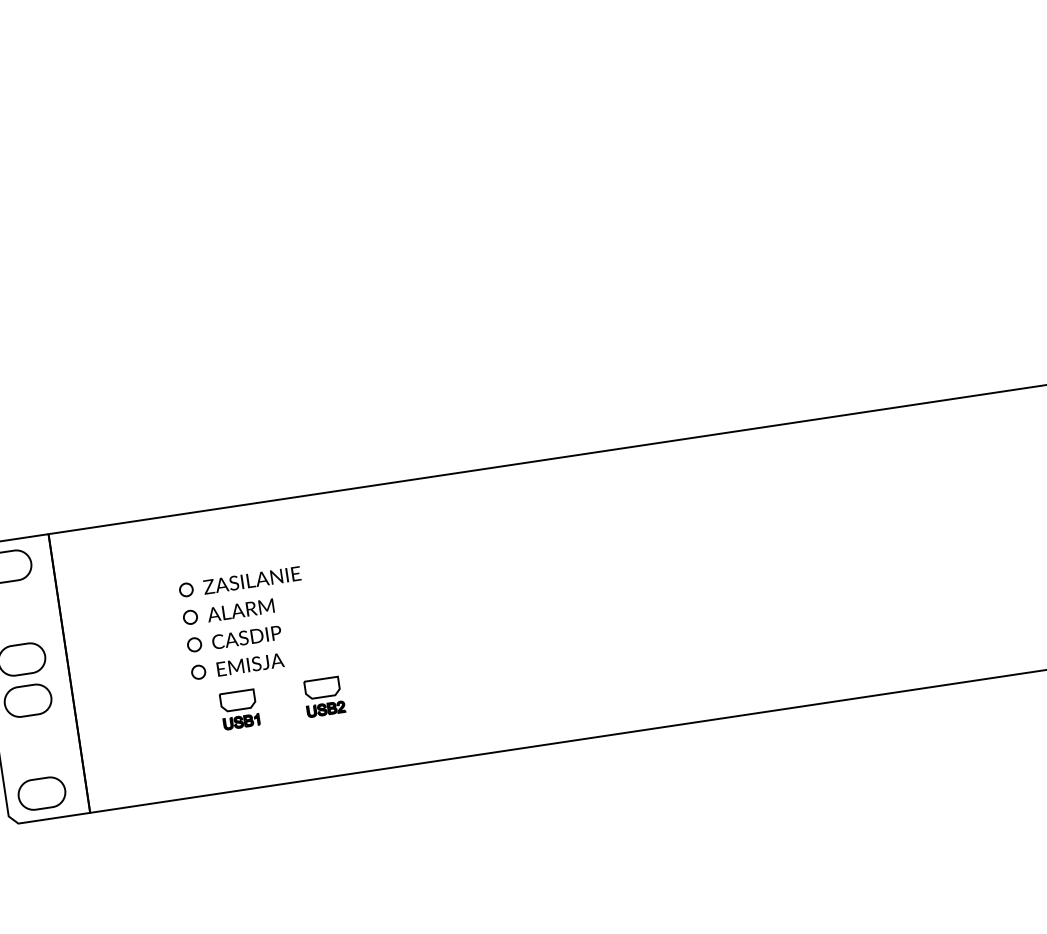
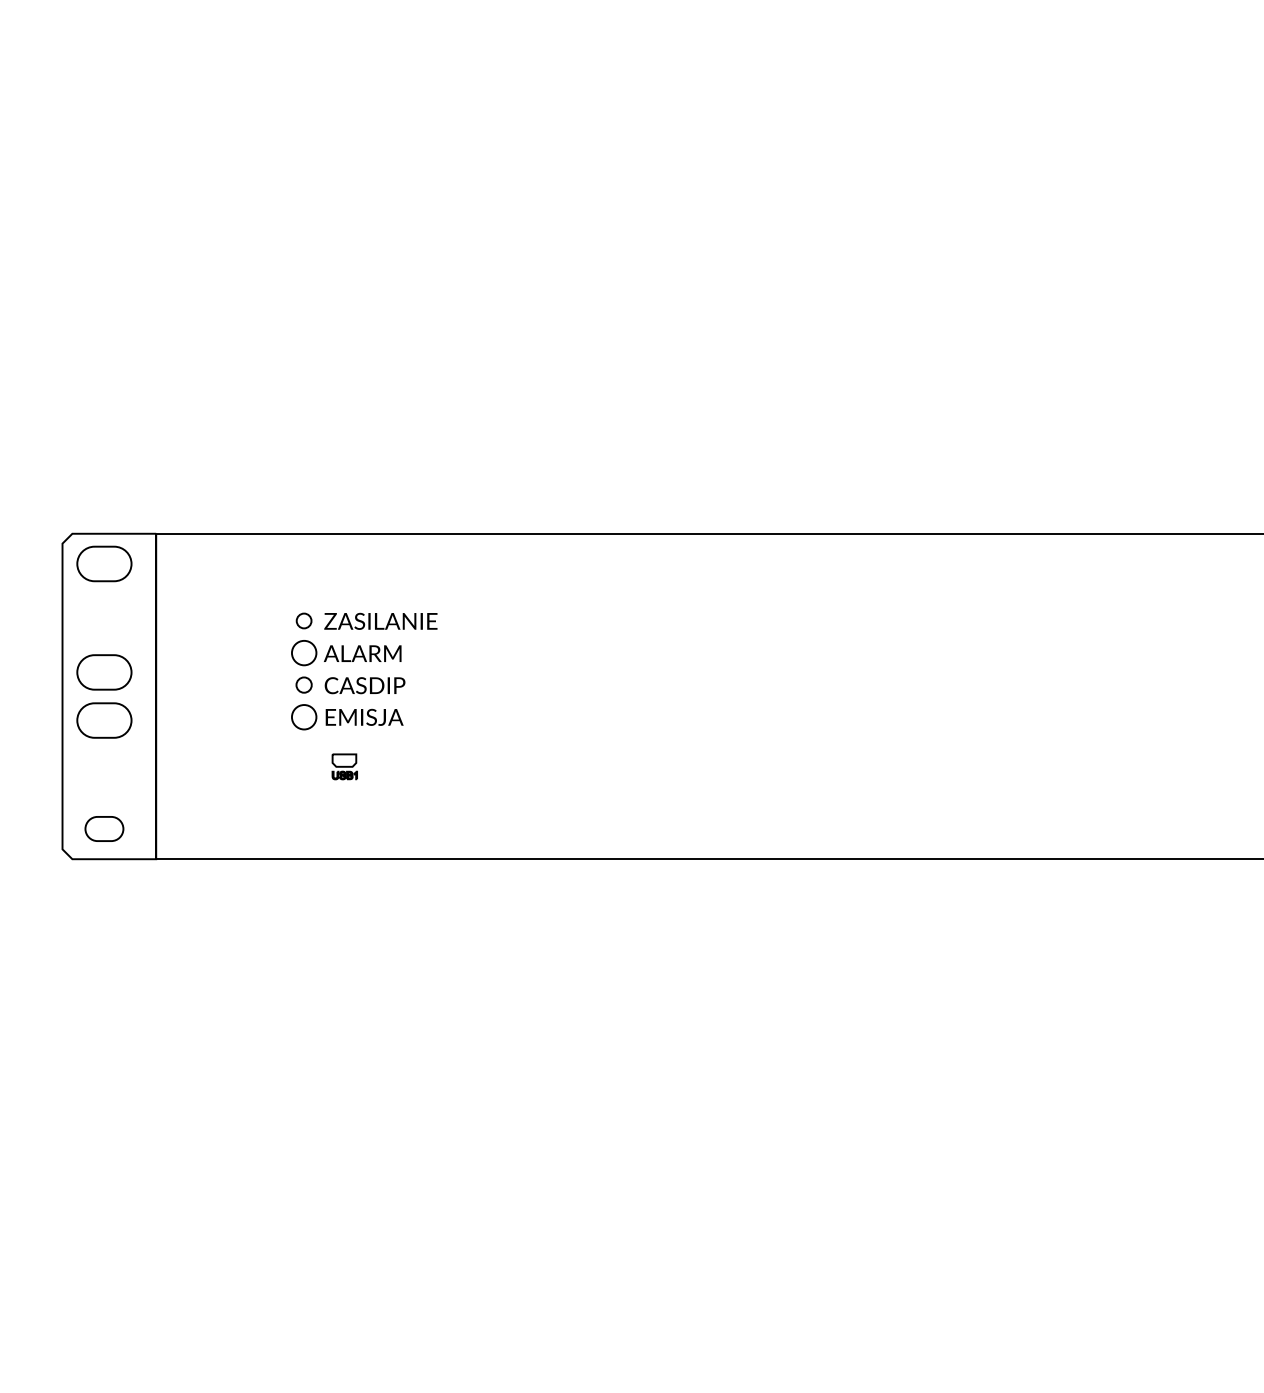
part: (189, 616) -> (303, 652), size x1.6
part: (198, 671) -> (303, 716), size x1.6
part: (323, 696) -> (442, 766), removed
part: (239, 709) -> (344, 766), size x0.6
part: (42, 793) -> (104, 828), size x0.7

